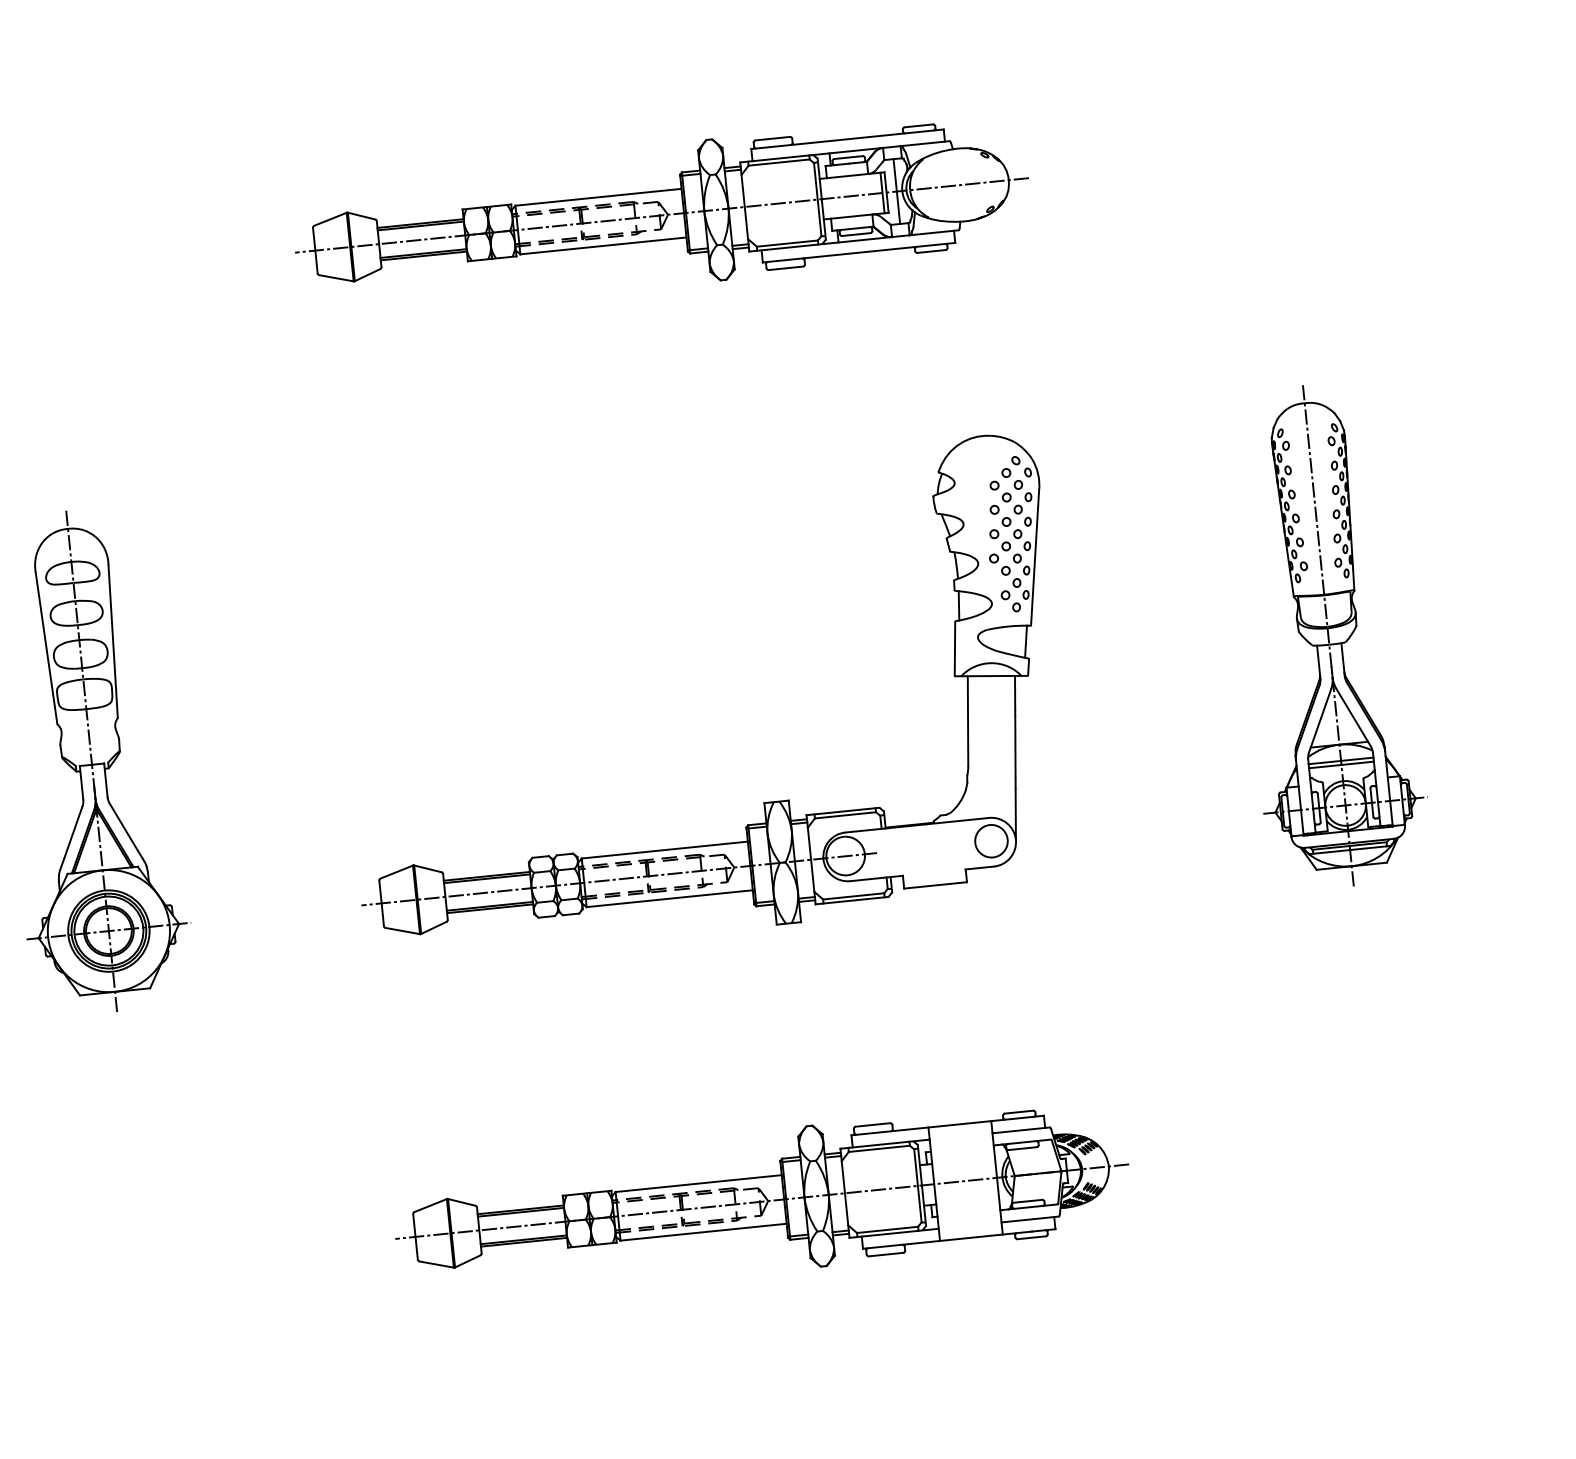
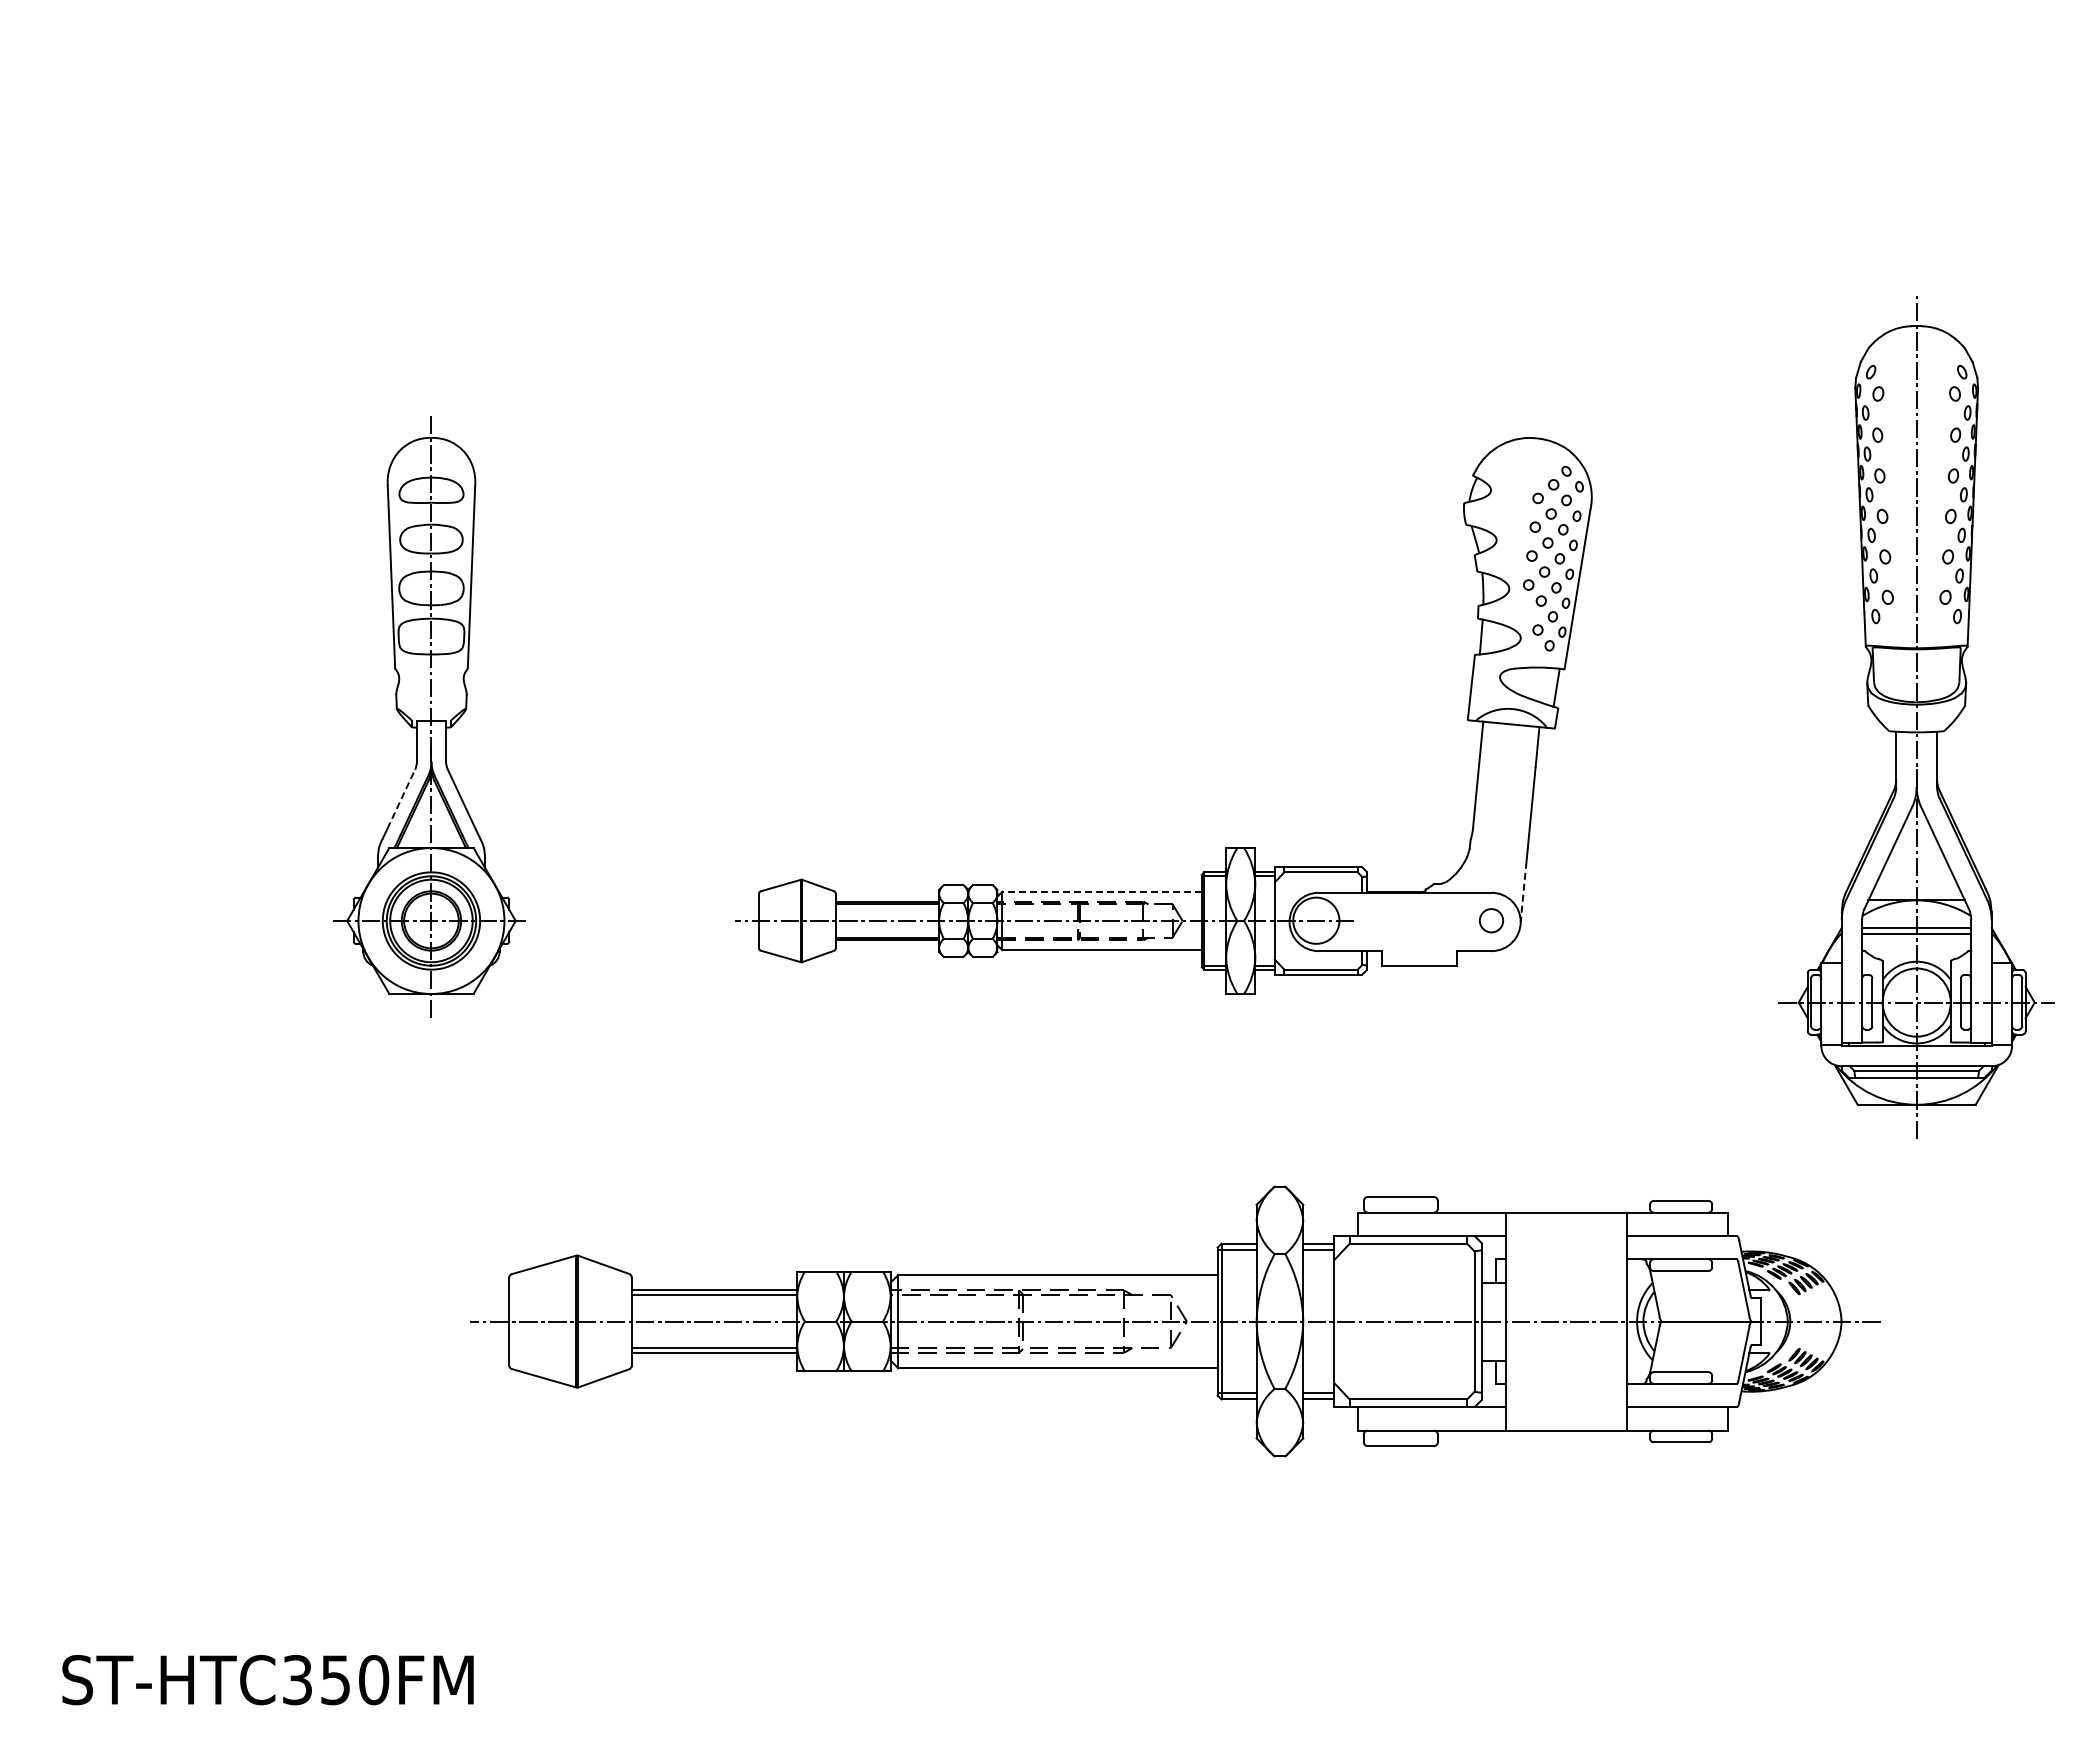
part: (662, 214) -> (1175, 136), removed
part: (1328, 635) -> (1916, 716), size x1.4
line: (1015, 815) -> (1523, 892), solid -> dashed
line: (73, 832) -> (401, 799), solid -> dashed
circle: (991, 841) -> (1491, 920), size x0.6
line: (665, 849) -> (1102, 891), solid -> dashed
part: (762, 1201) -> (1175, 1321), size x1.6

